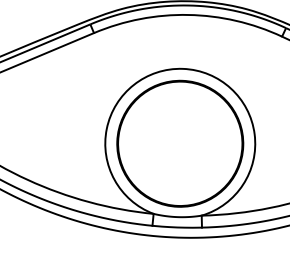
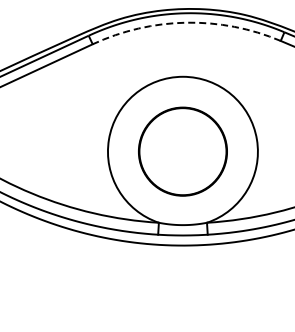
arc: (188, 14) -> (186, 22), solid -> dashed
circle: (179, 143) -> (182, 151), size x0.7

